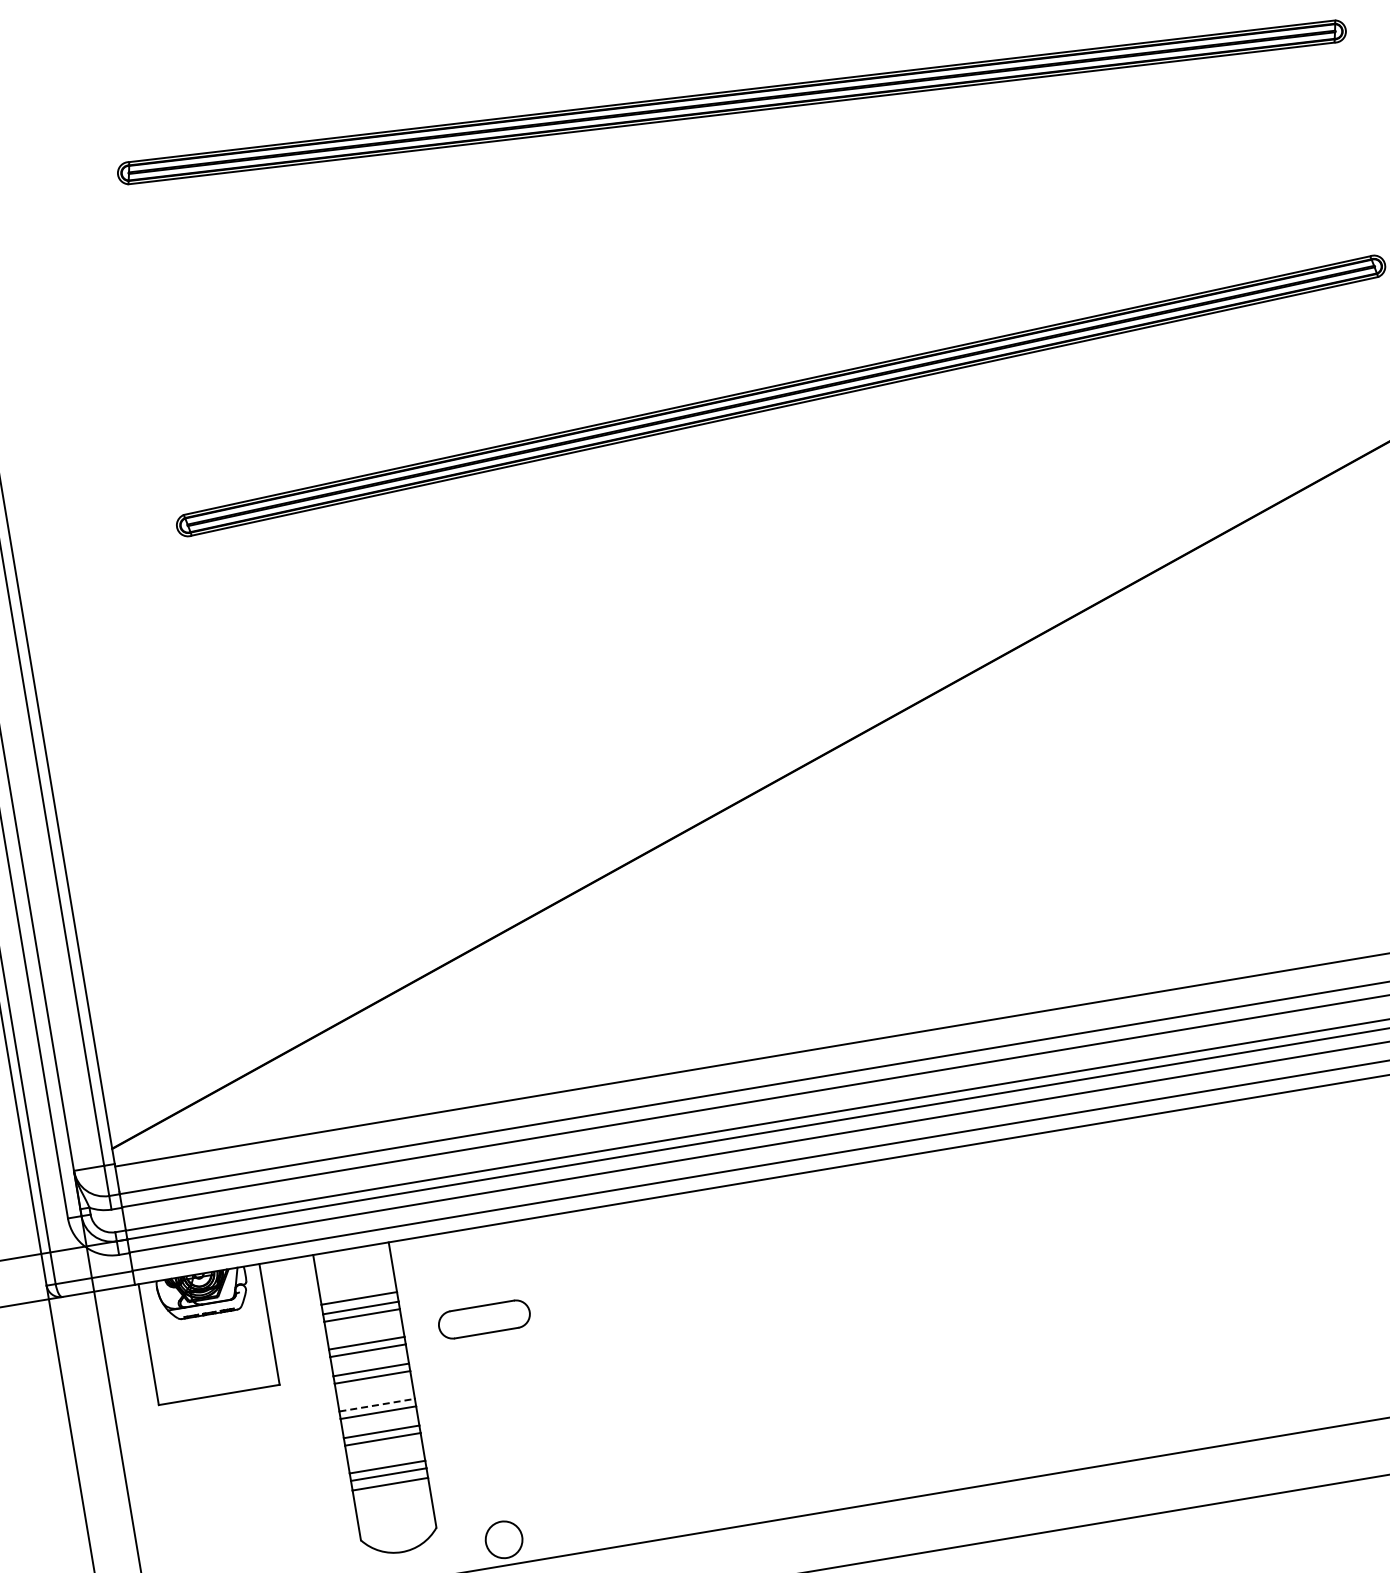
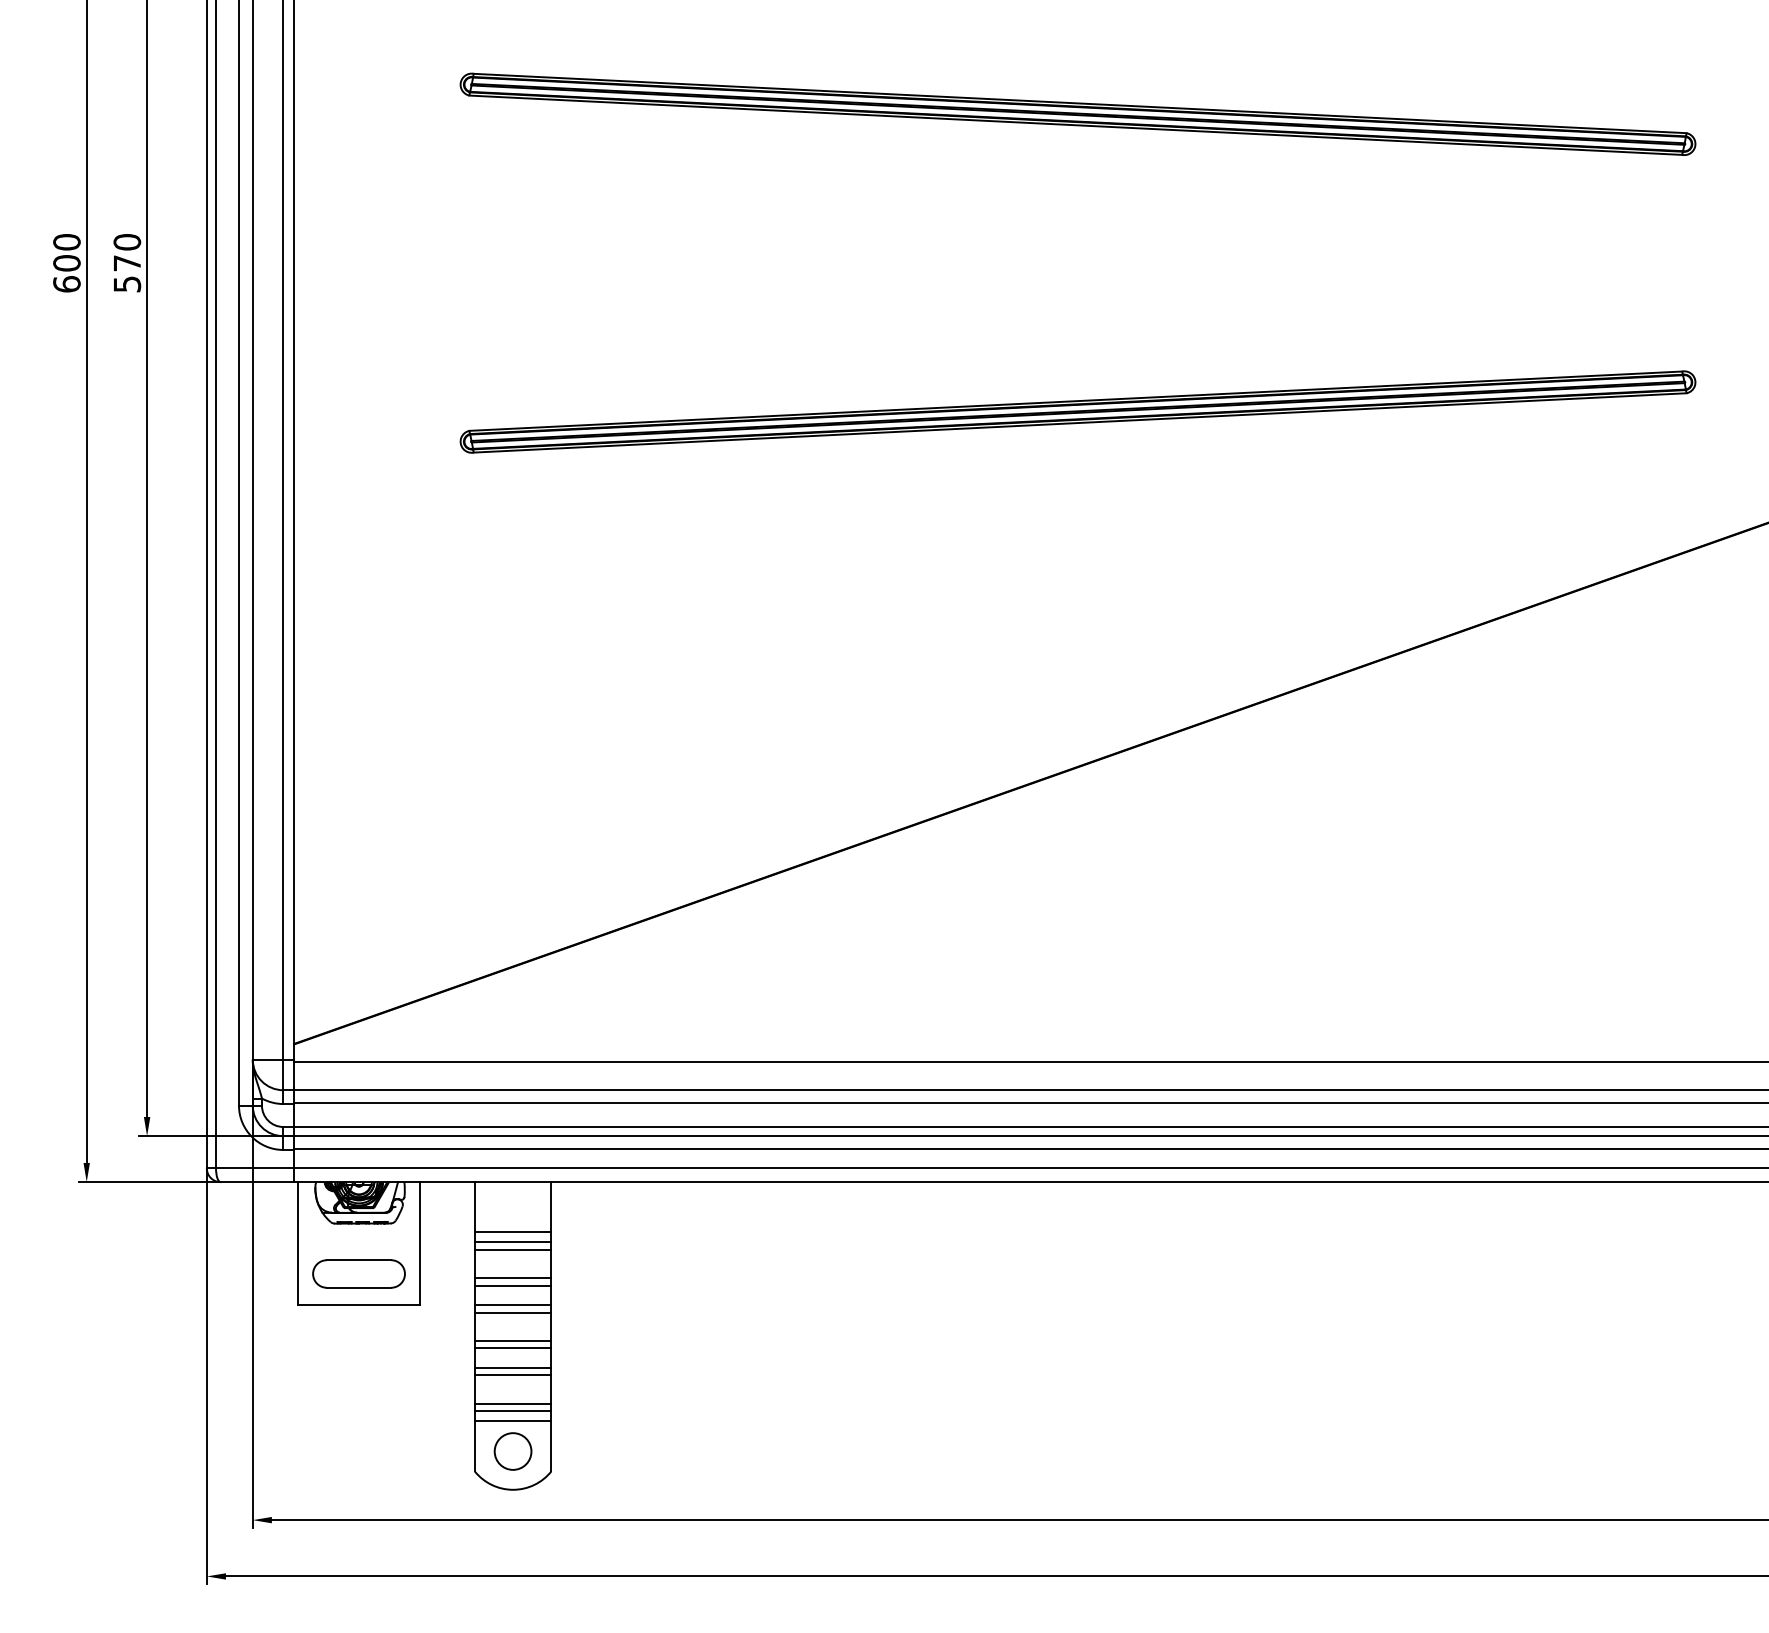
part: (483, 1319) -> (358, 1273), moved
line: (377, 1404) -> (513, 1340), dashed -> solid
circle: (503, 1539) -> (512, 1451), moved

